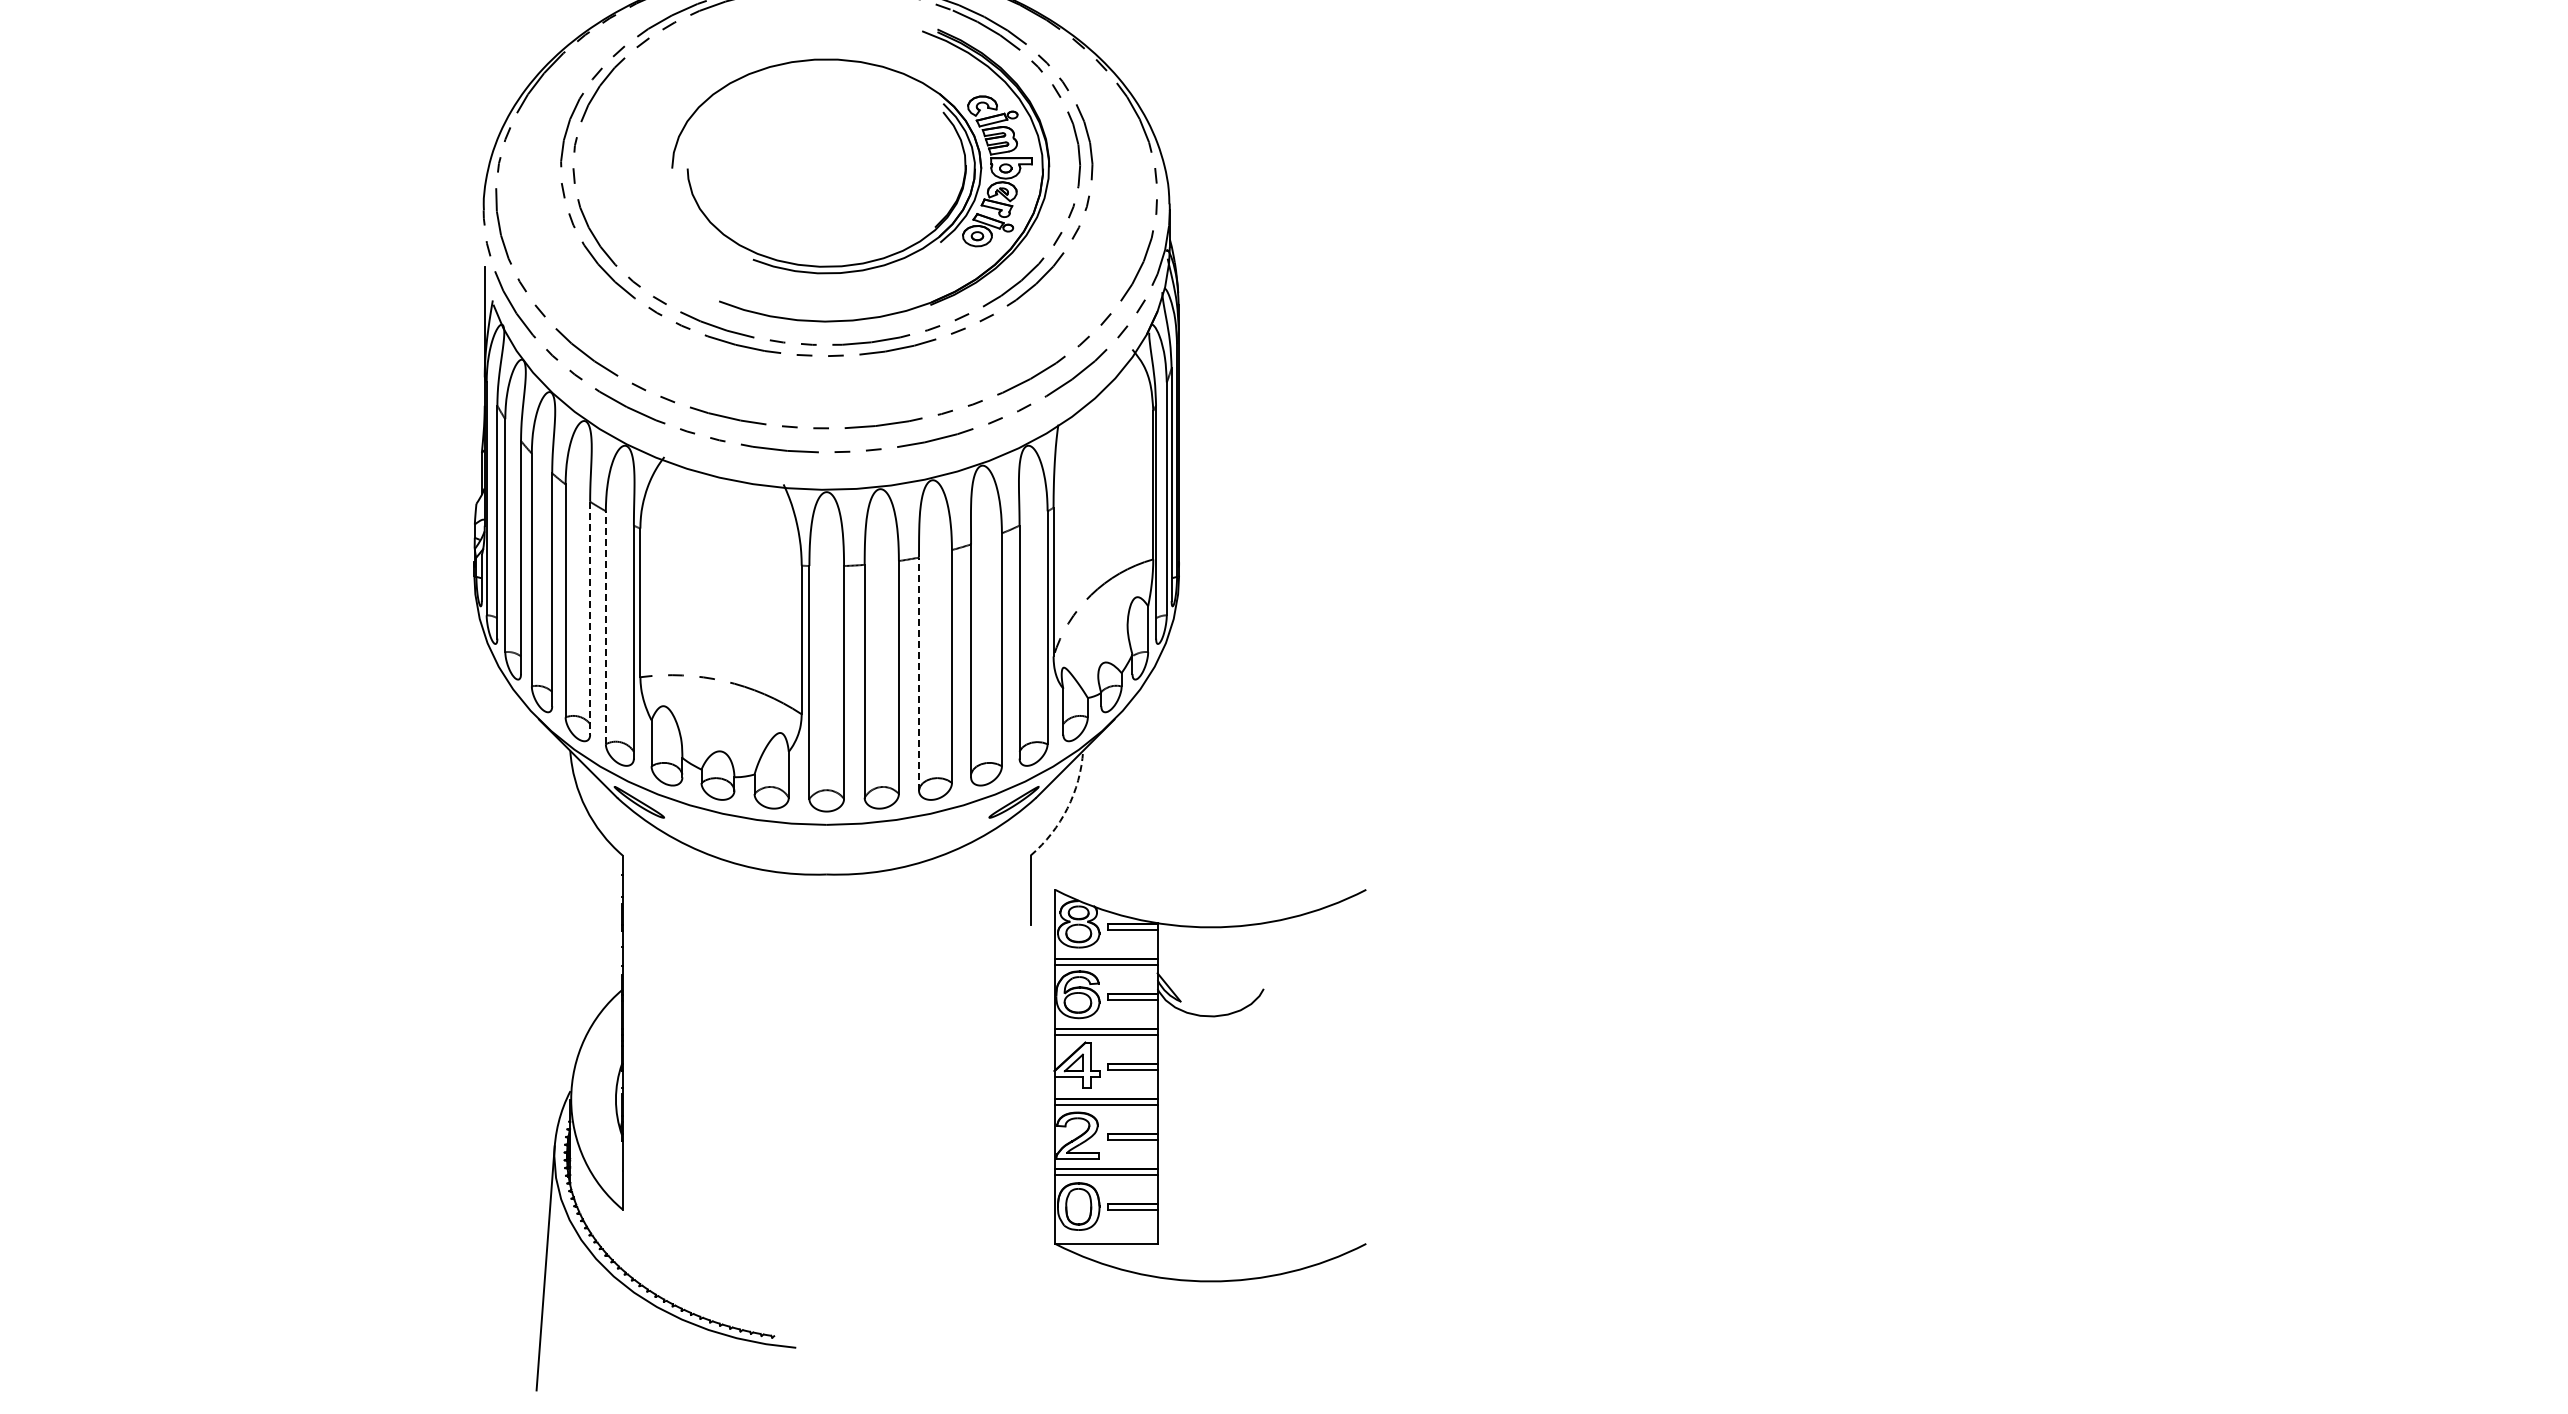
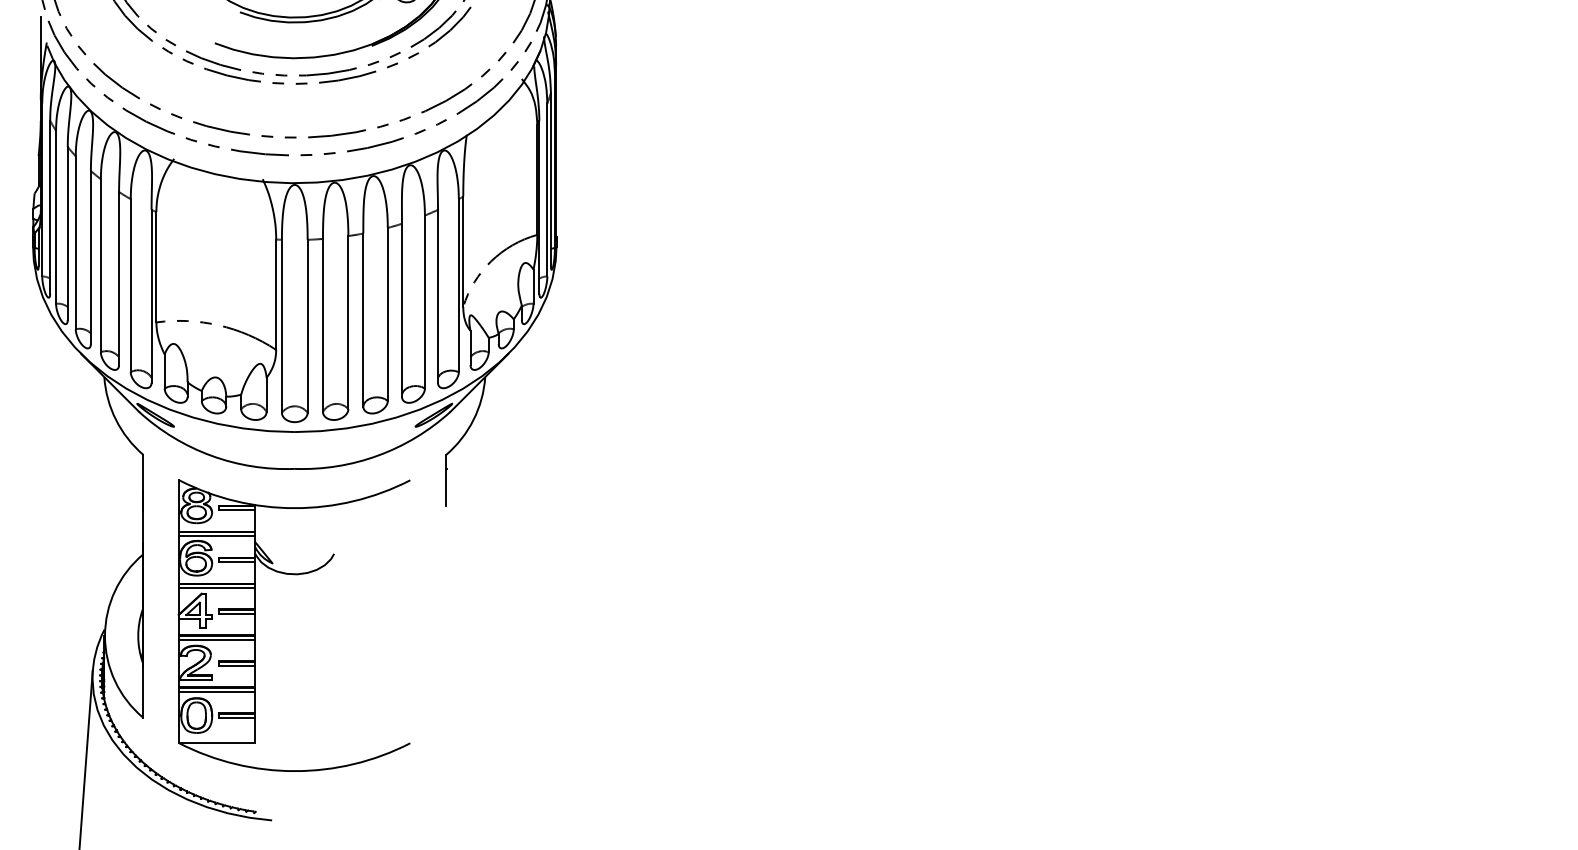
line: (590, 618) -> (119, 278), dashed -> solid
line: (605, 627) -> (130, 285), dashed -> solid
line: (919, 673) -> (363, 319), dashed -> solid
arc: (1067, 808) -> (473, 419), dashed -> solid
part: (1158, 1085) -> (256, 625), moved

